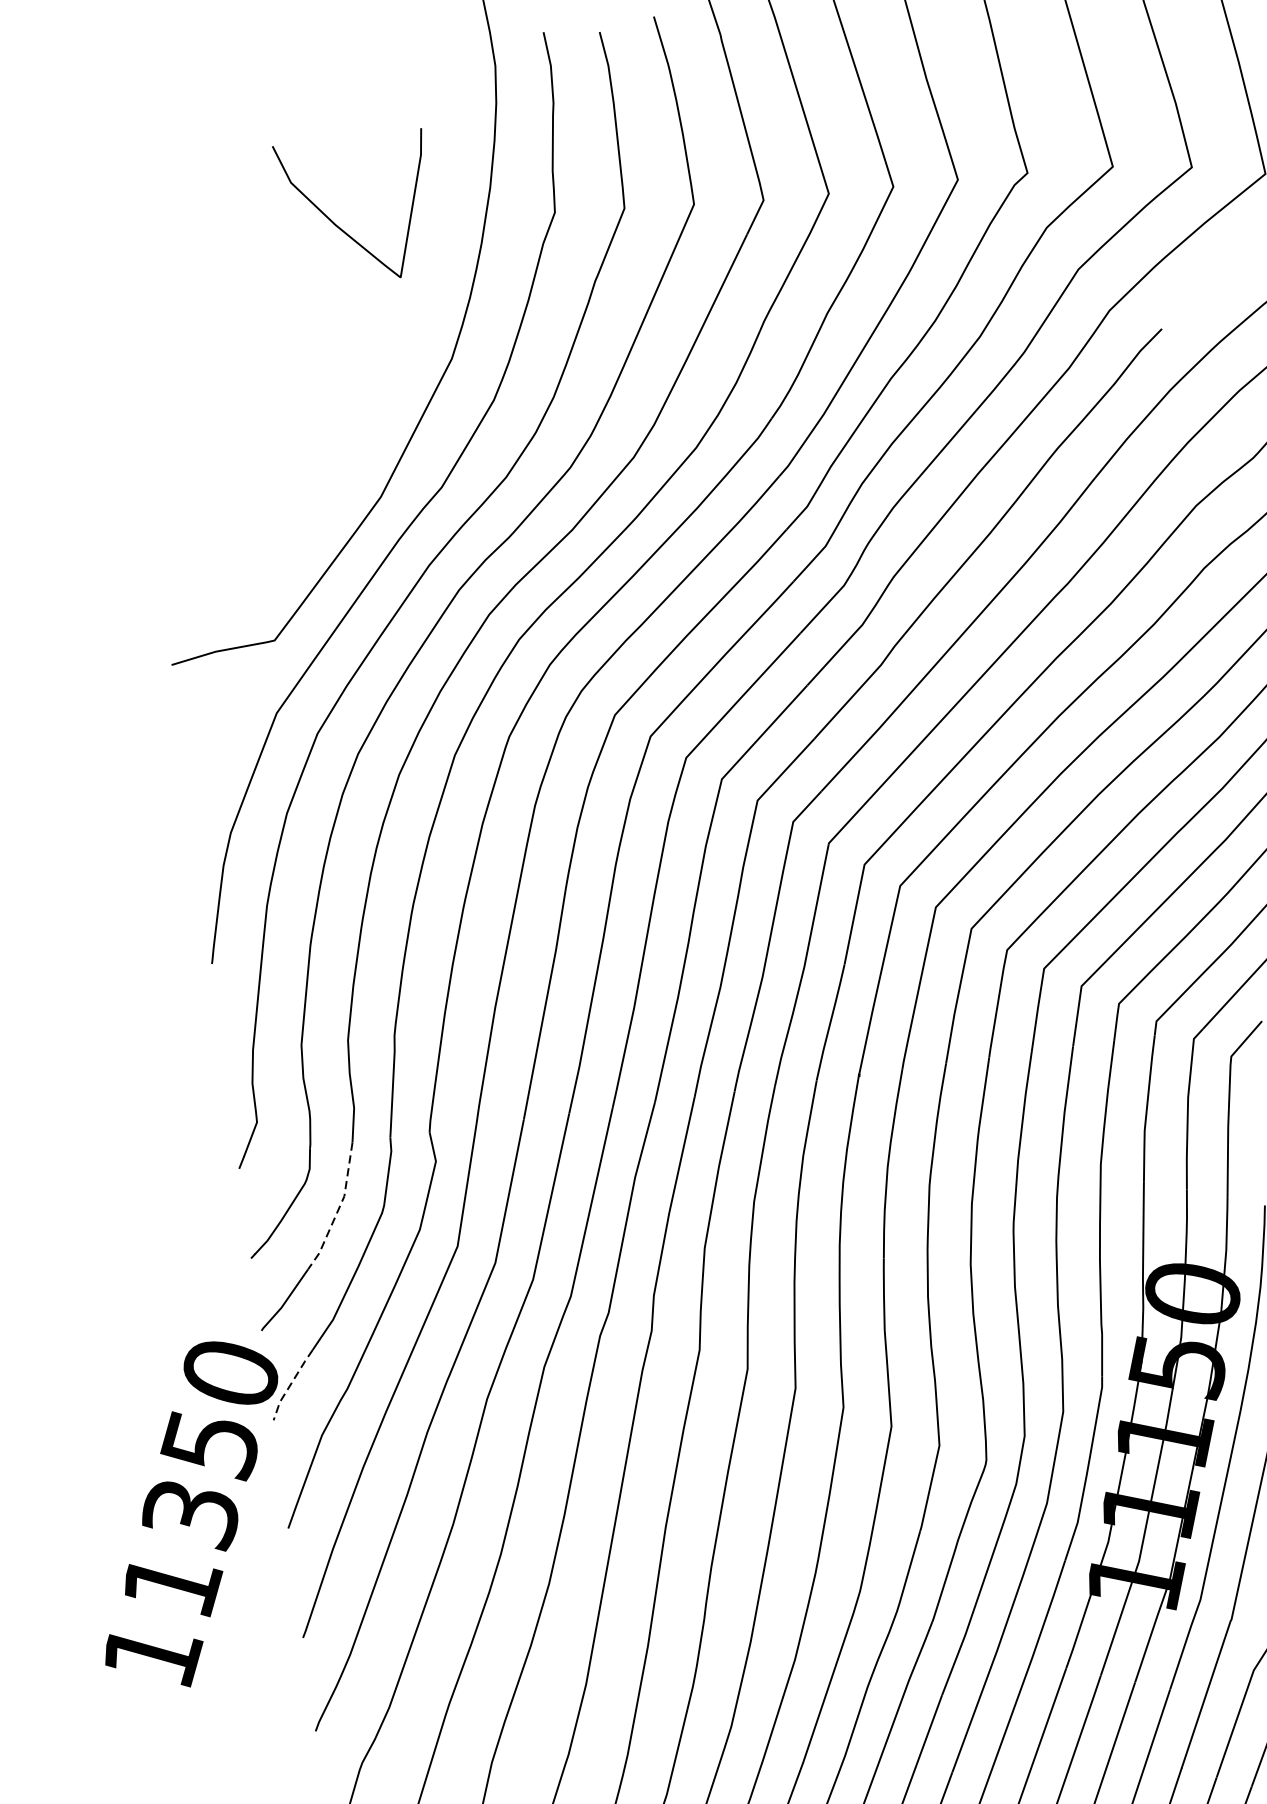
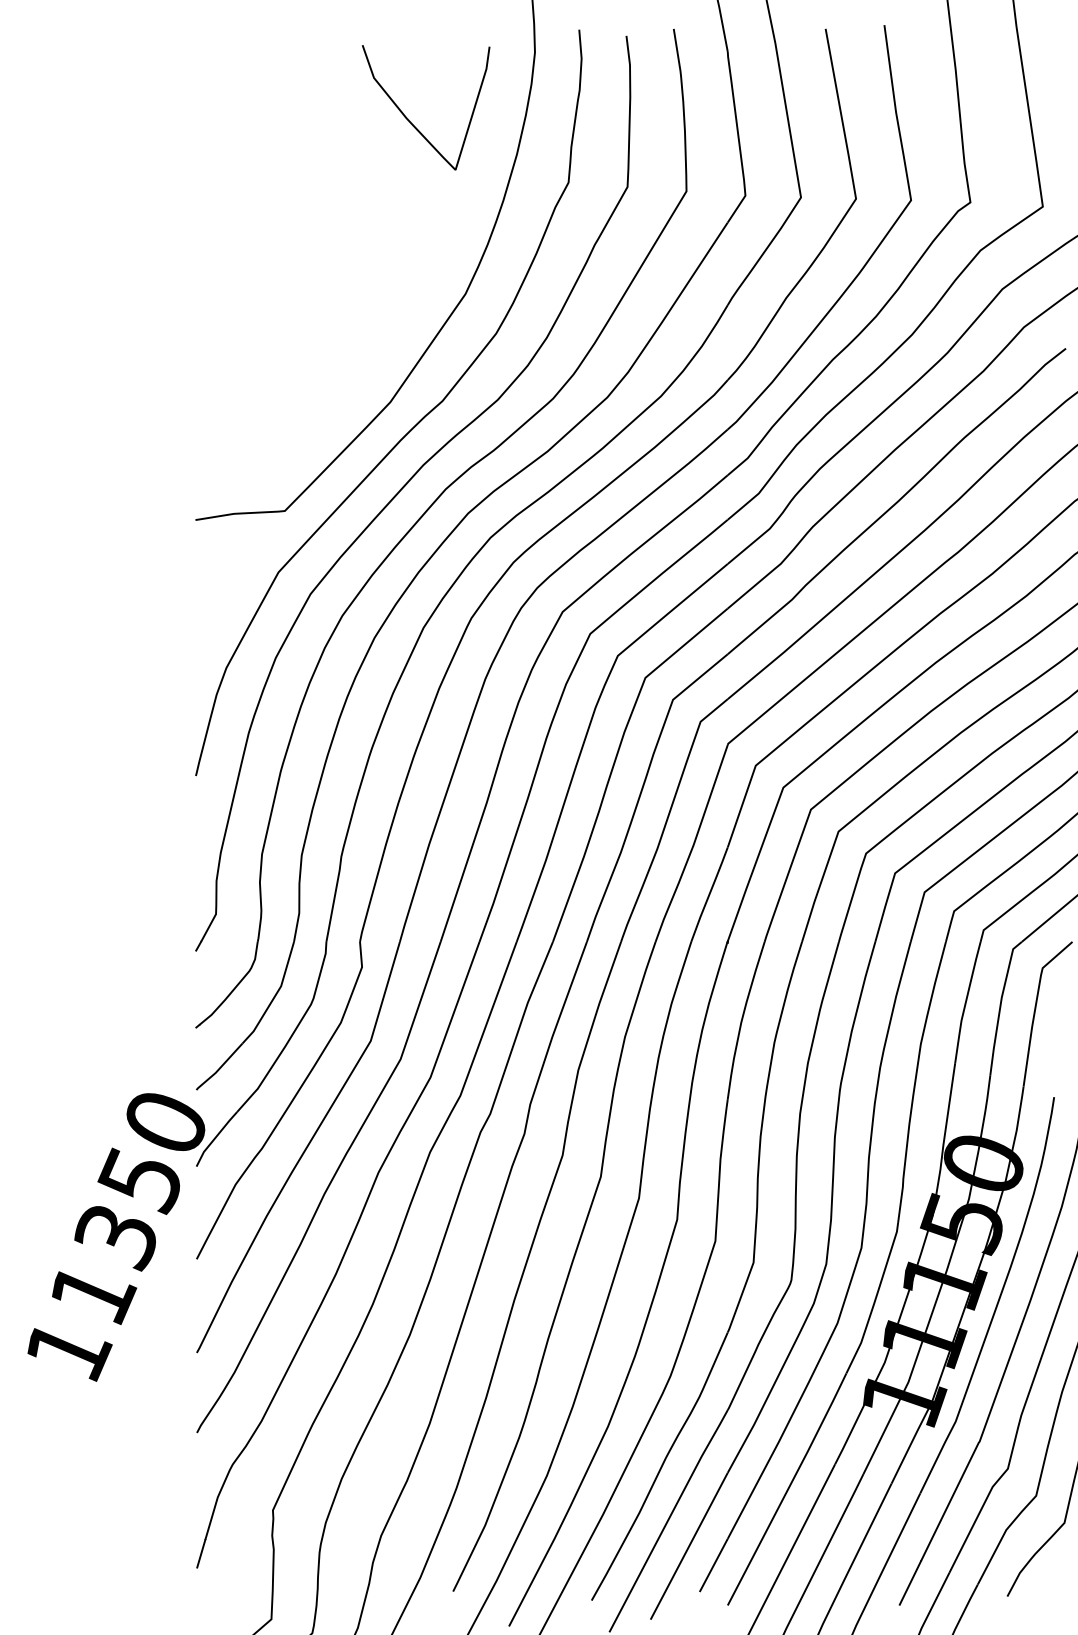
curve: (337, 224) -> (408, 118), moved
line: (338, 1209) -> (274, 996), dashed -> solid
line: (291, 1384) -> (215, 1138), dashed -> solid

